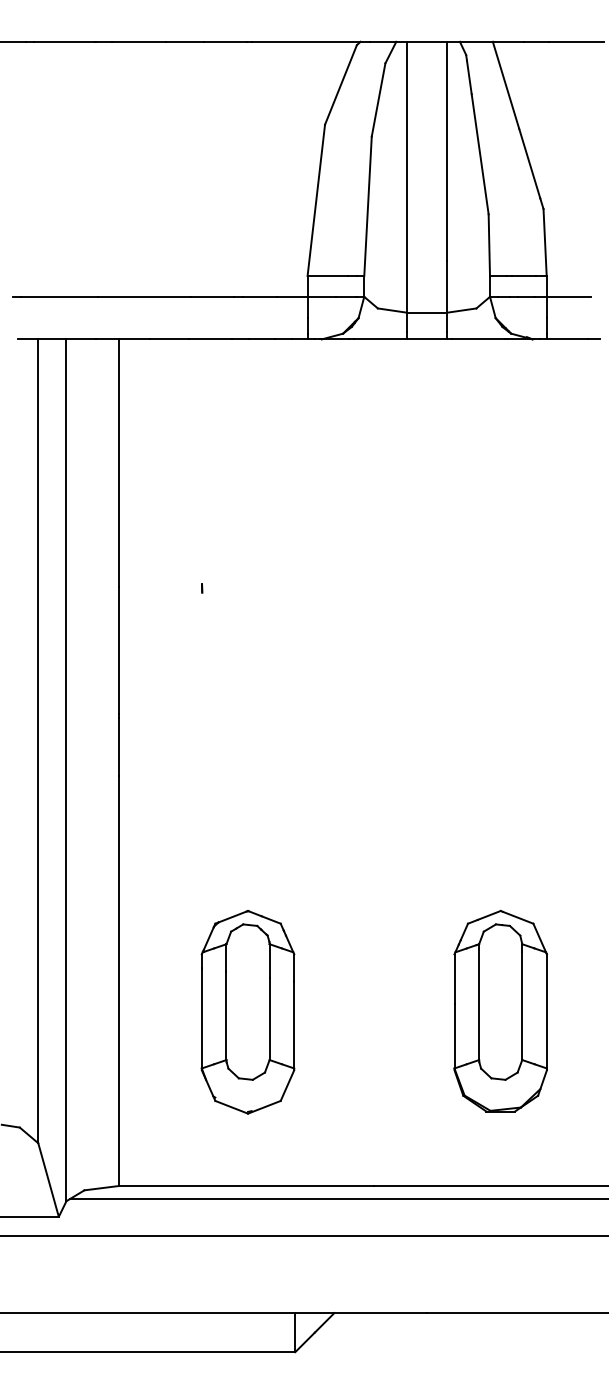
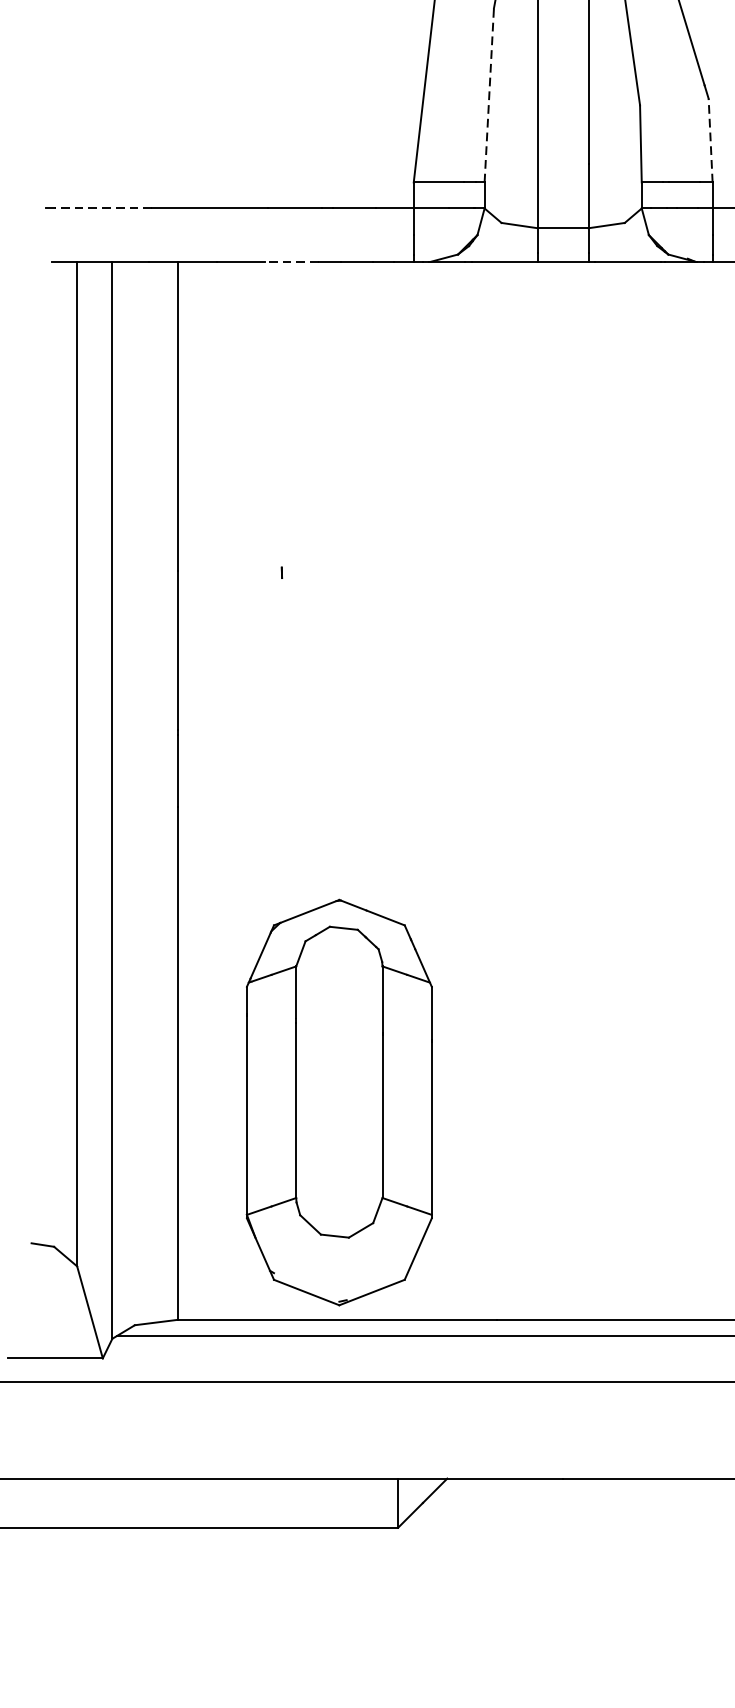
line: (368, 206) -> (489, 95), solid -> dashed
line: (545, 242) -> (711, 140), solid -> dashed
line: (59, 296) -> (103, 208), solid -> dashed
line: (210, 339) -> (292, 261), solid -> dashed
part: (500, 1010) -> (654, 1100), removed
part: (247, 1012) -> (338, 1102), size x1.6

